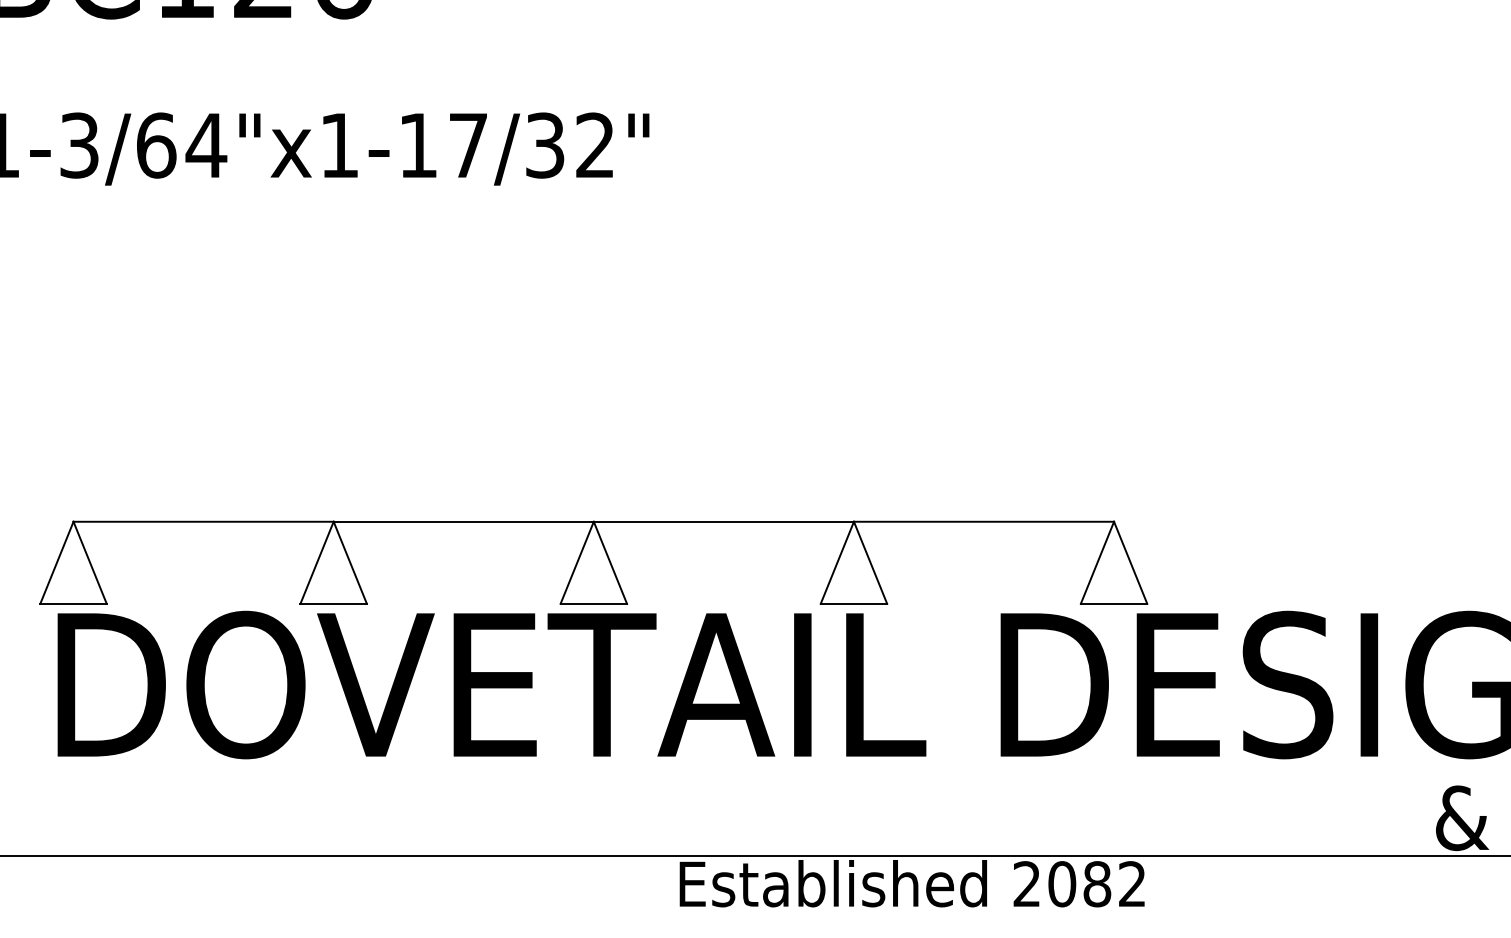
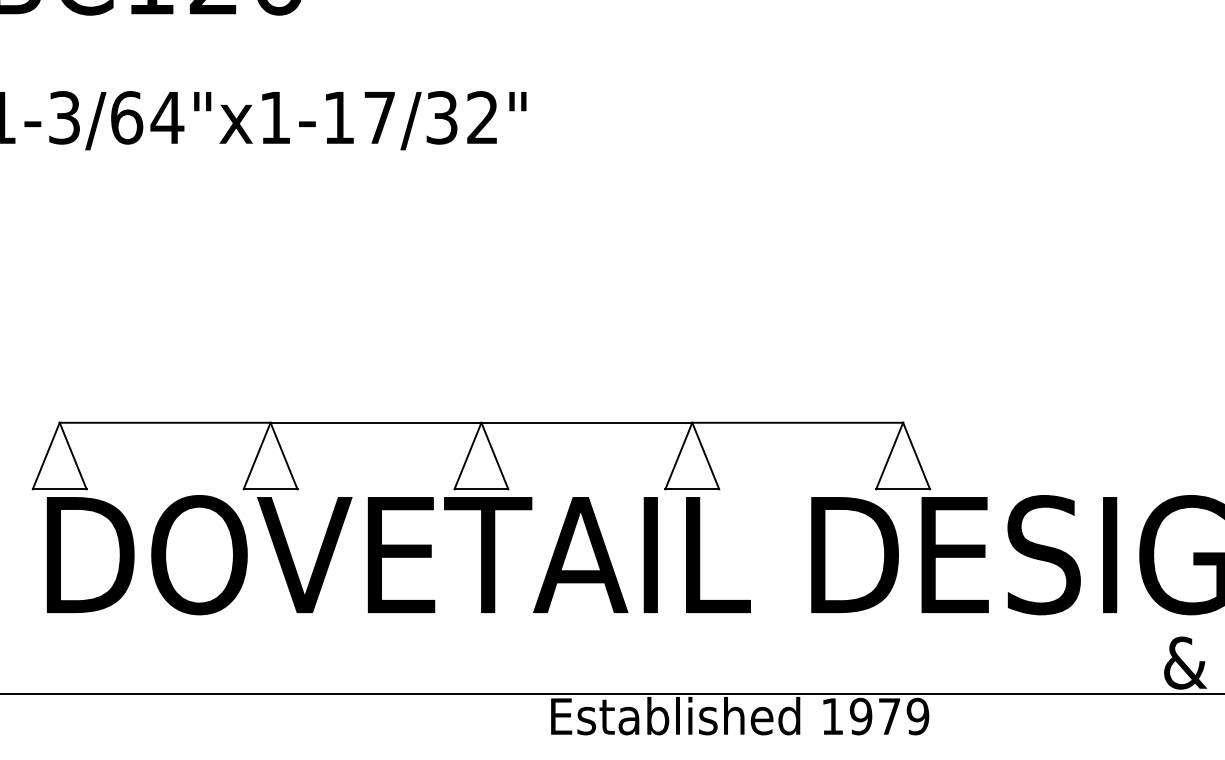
text: (1079, 884) -> (875, 716), 2082 -> 1979

